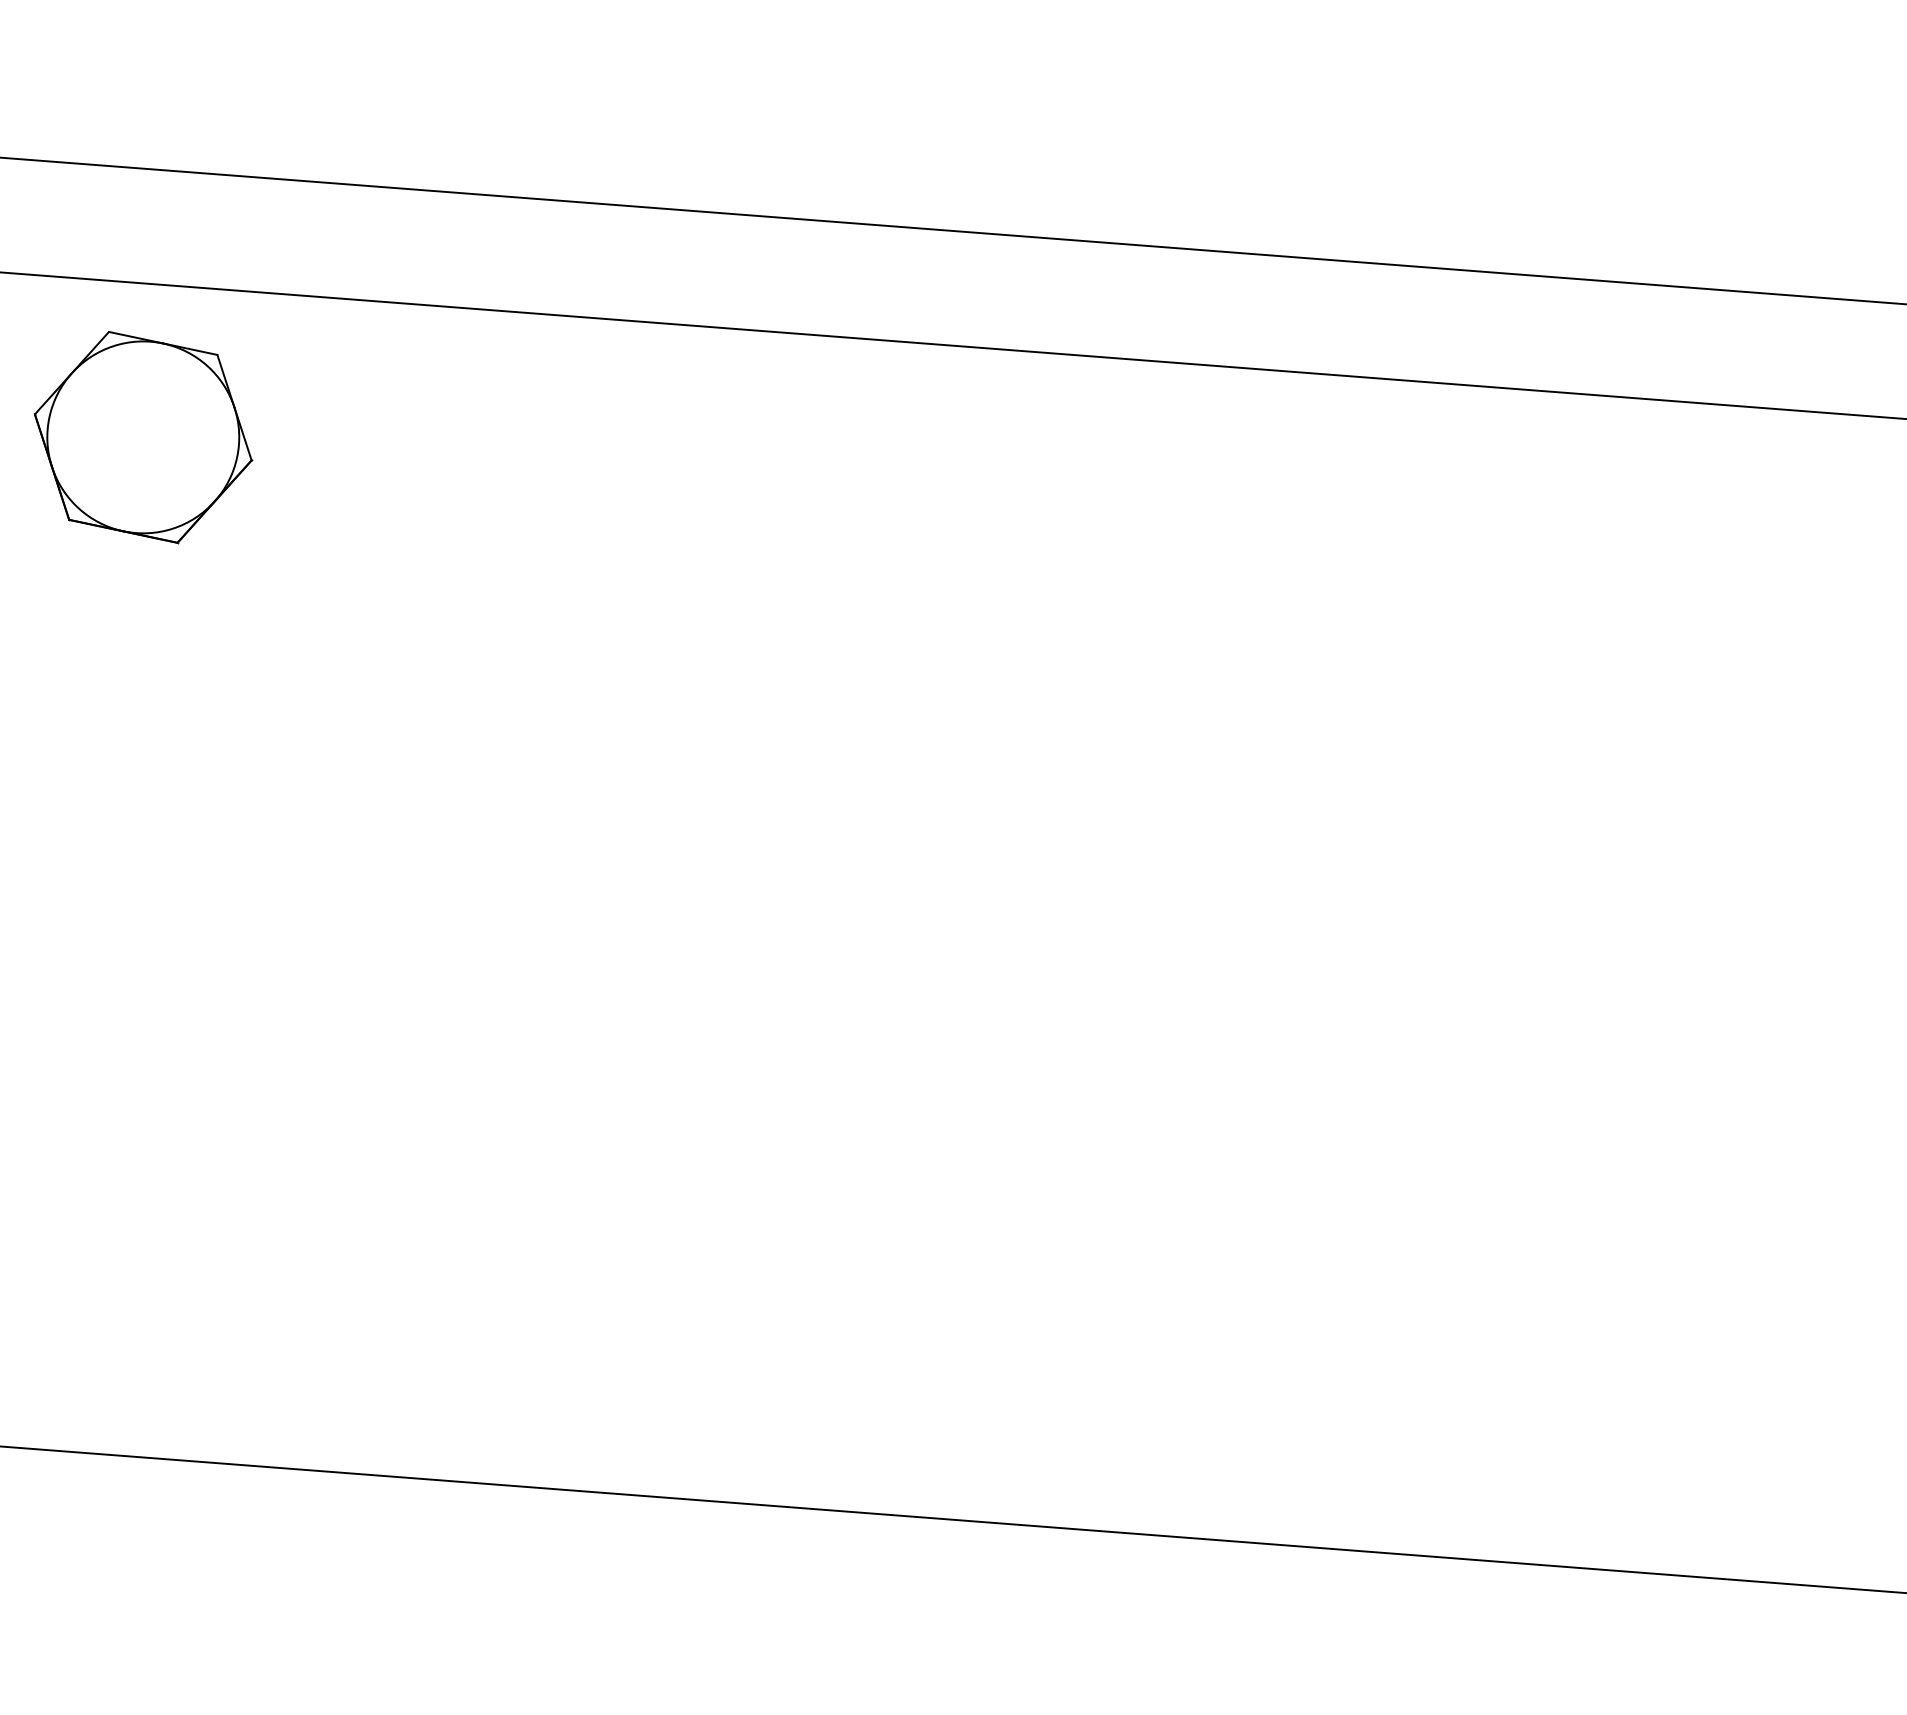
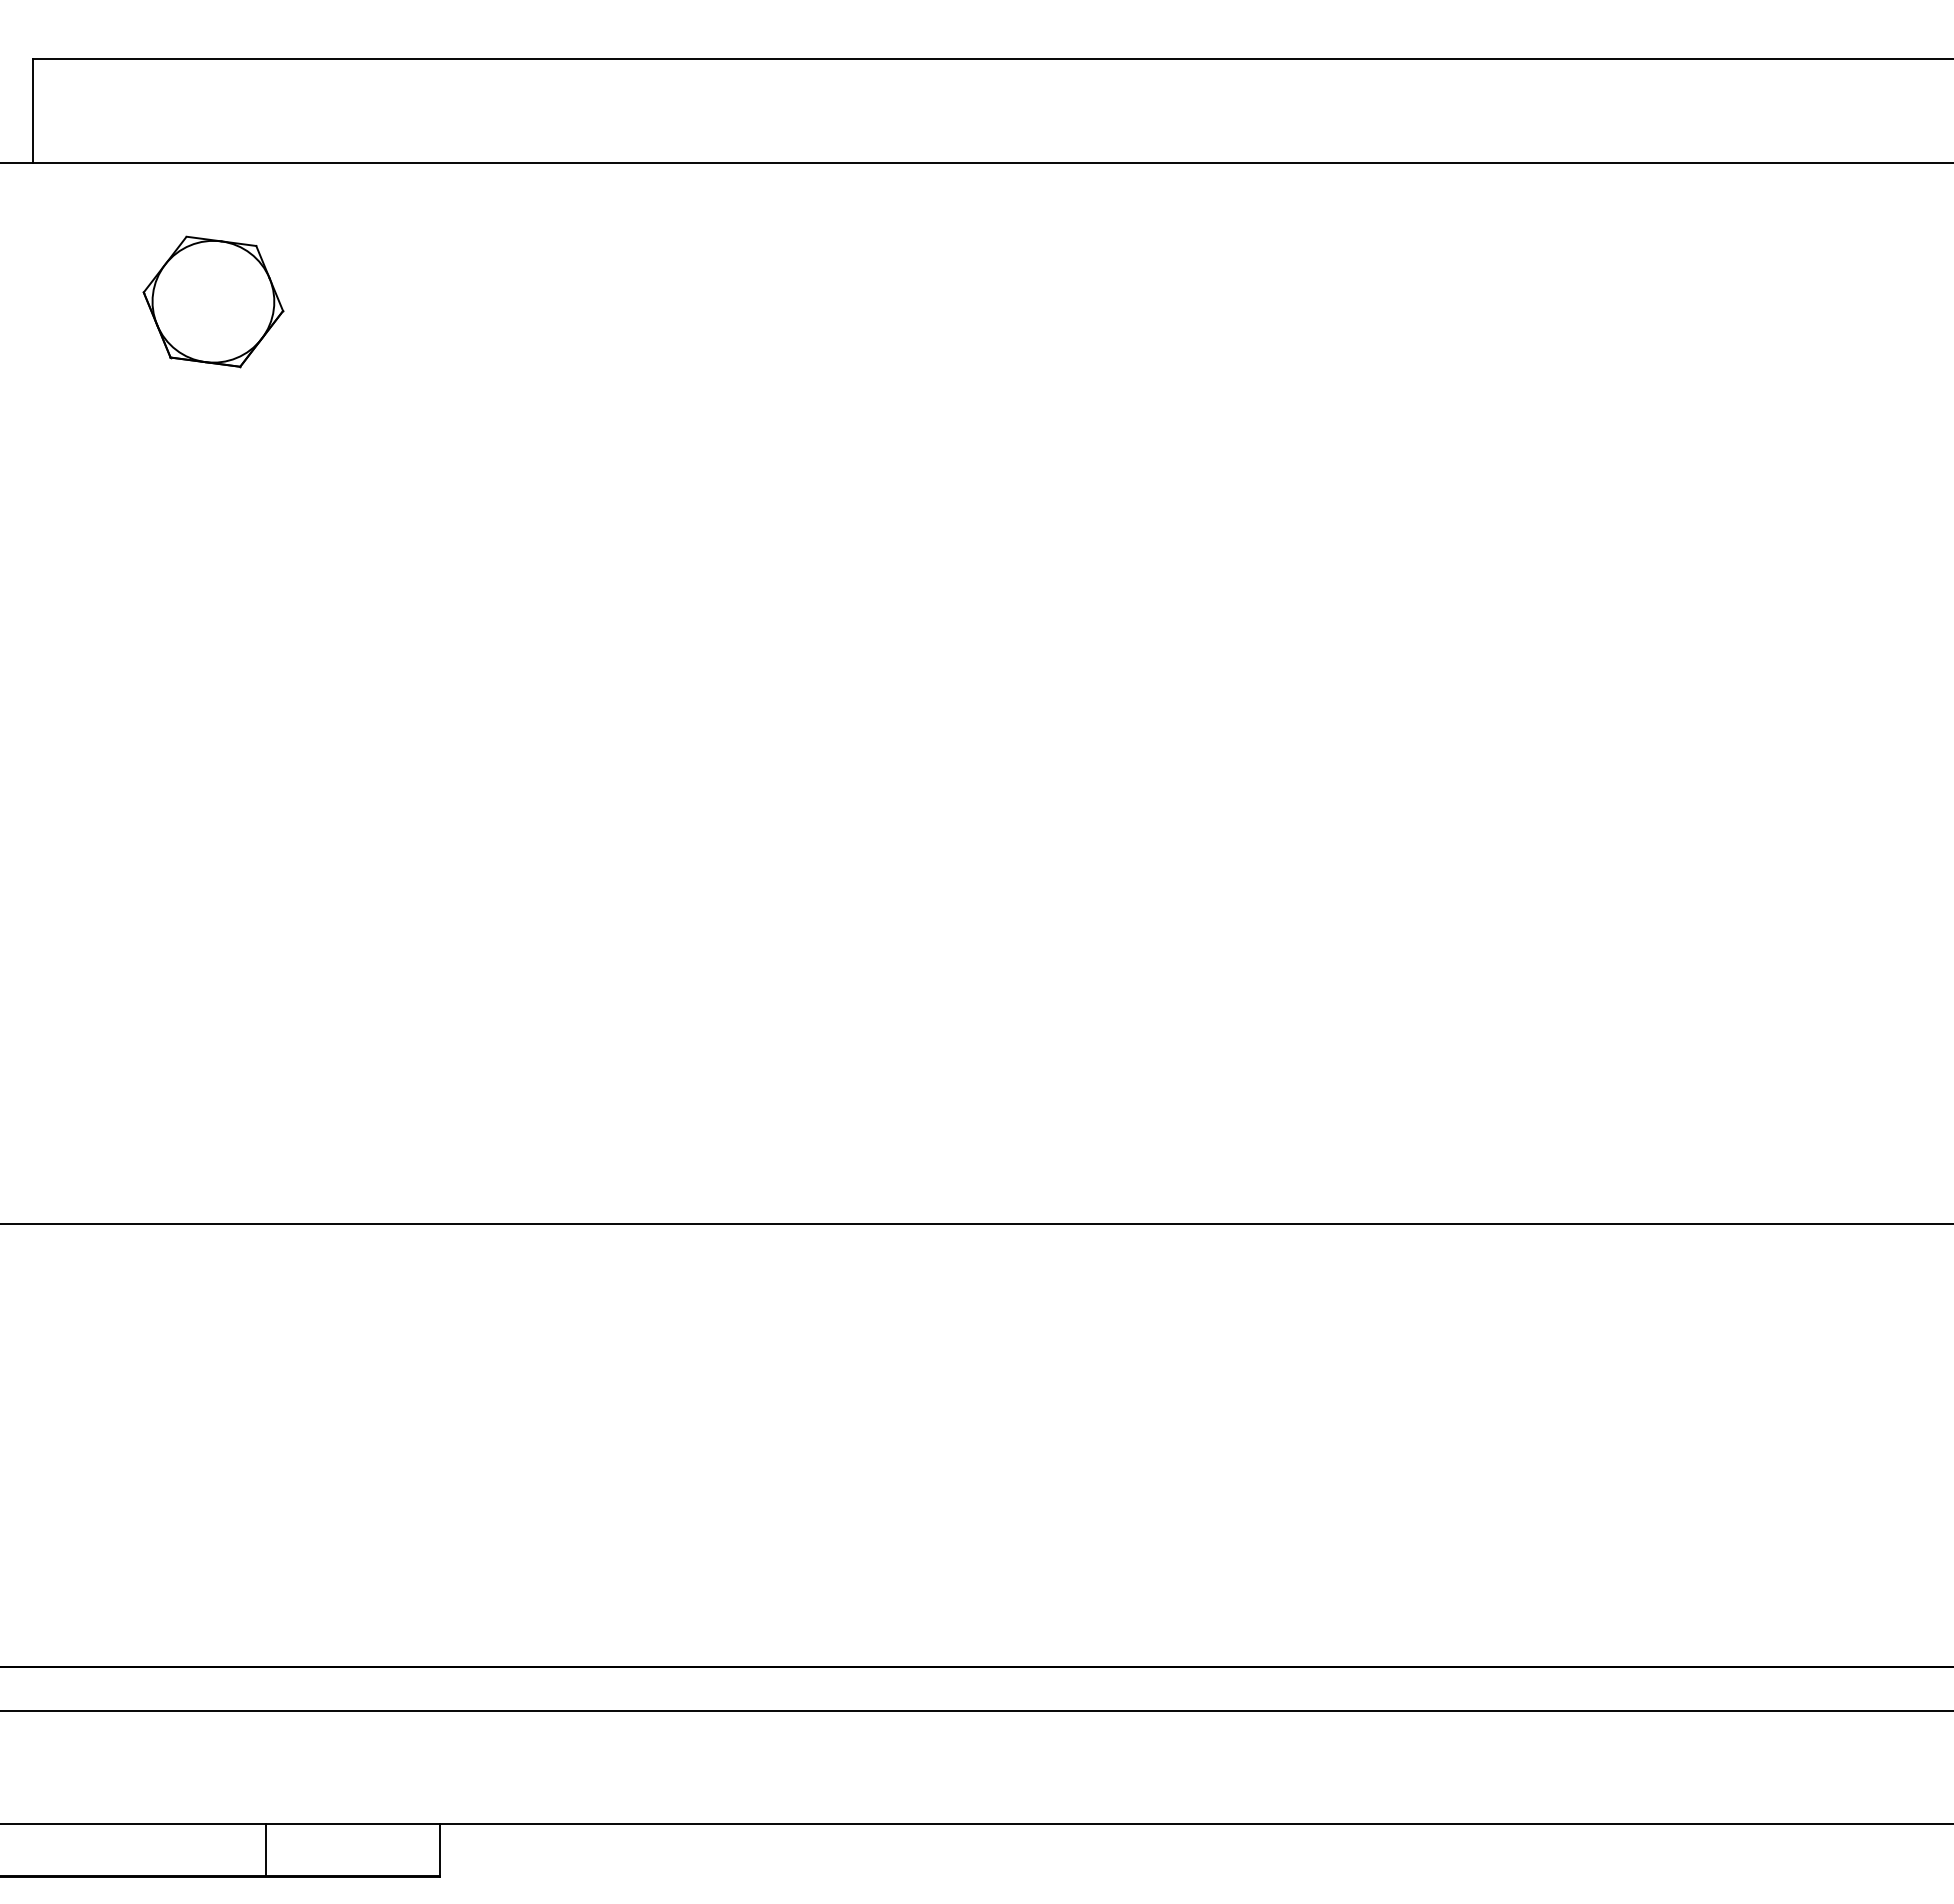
part: (143, 437) -> (213, 301), size x0.7

